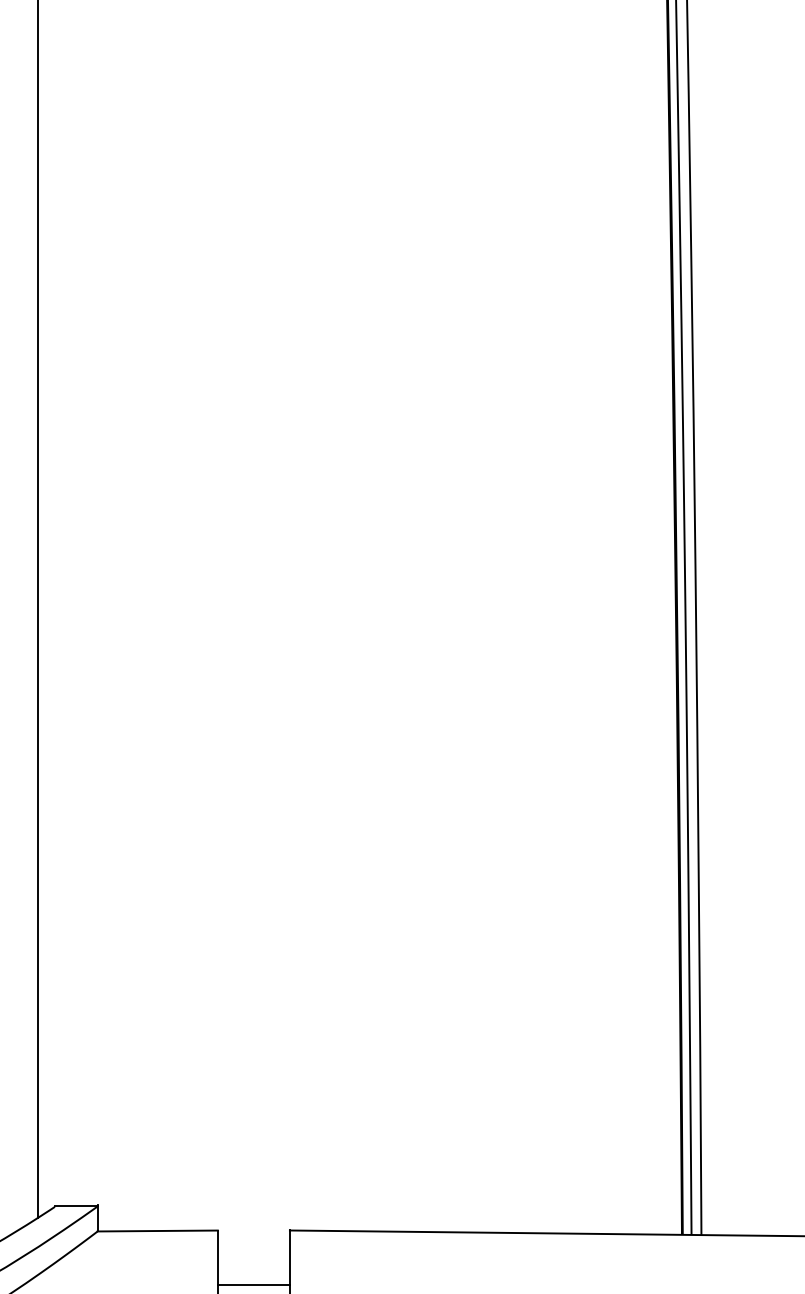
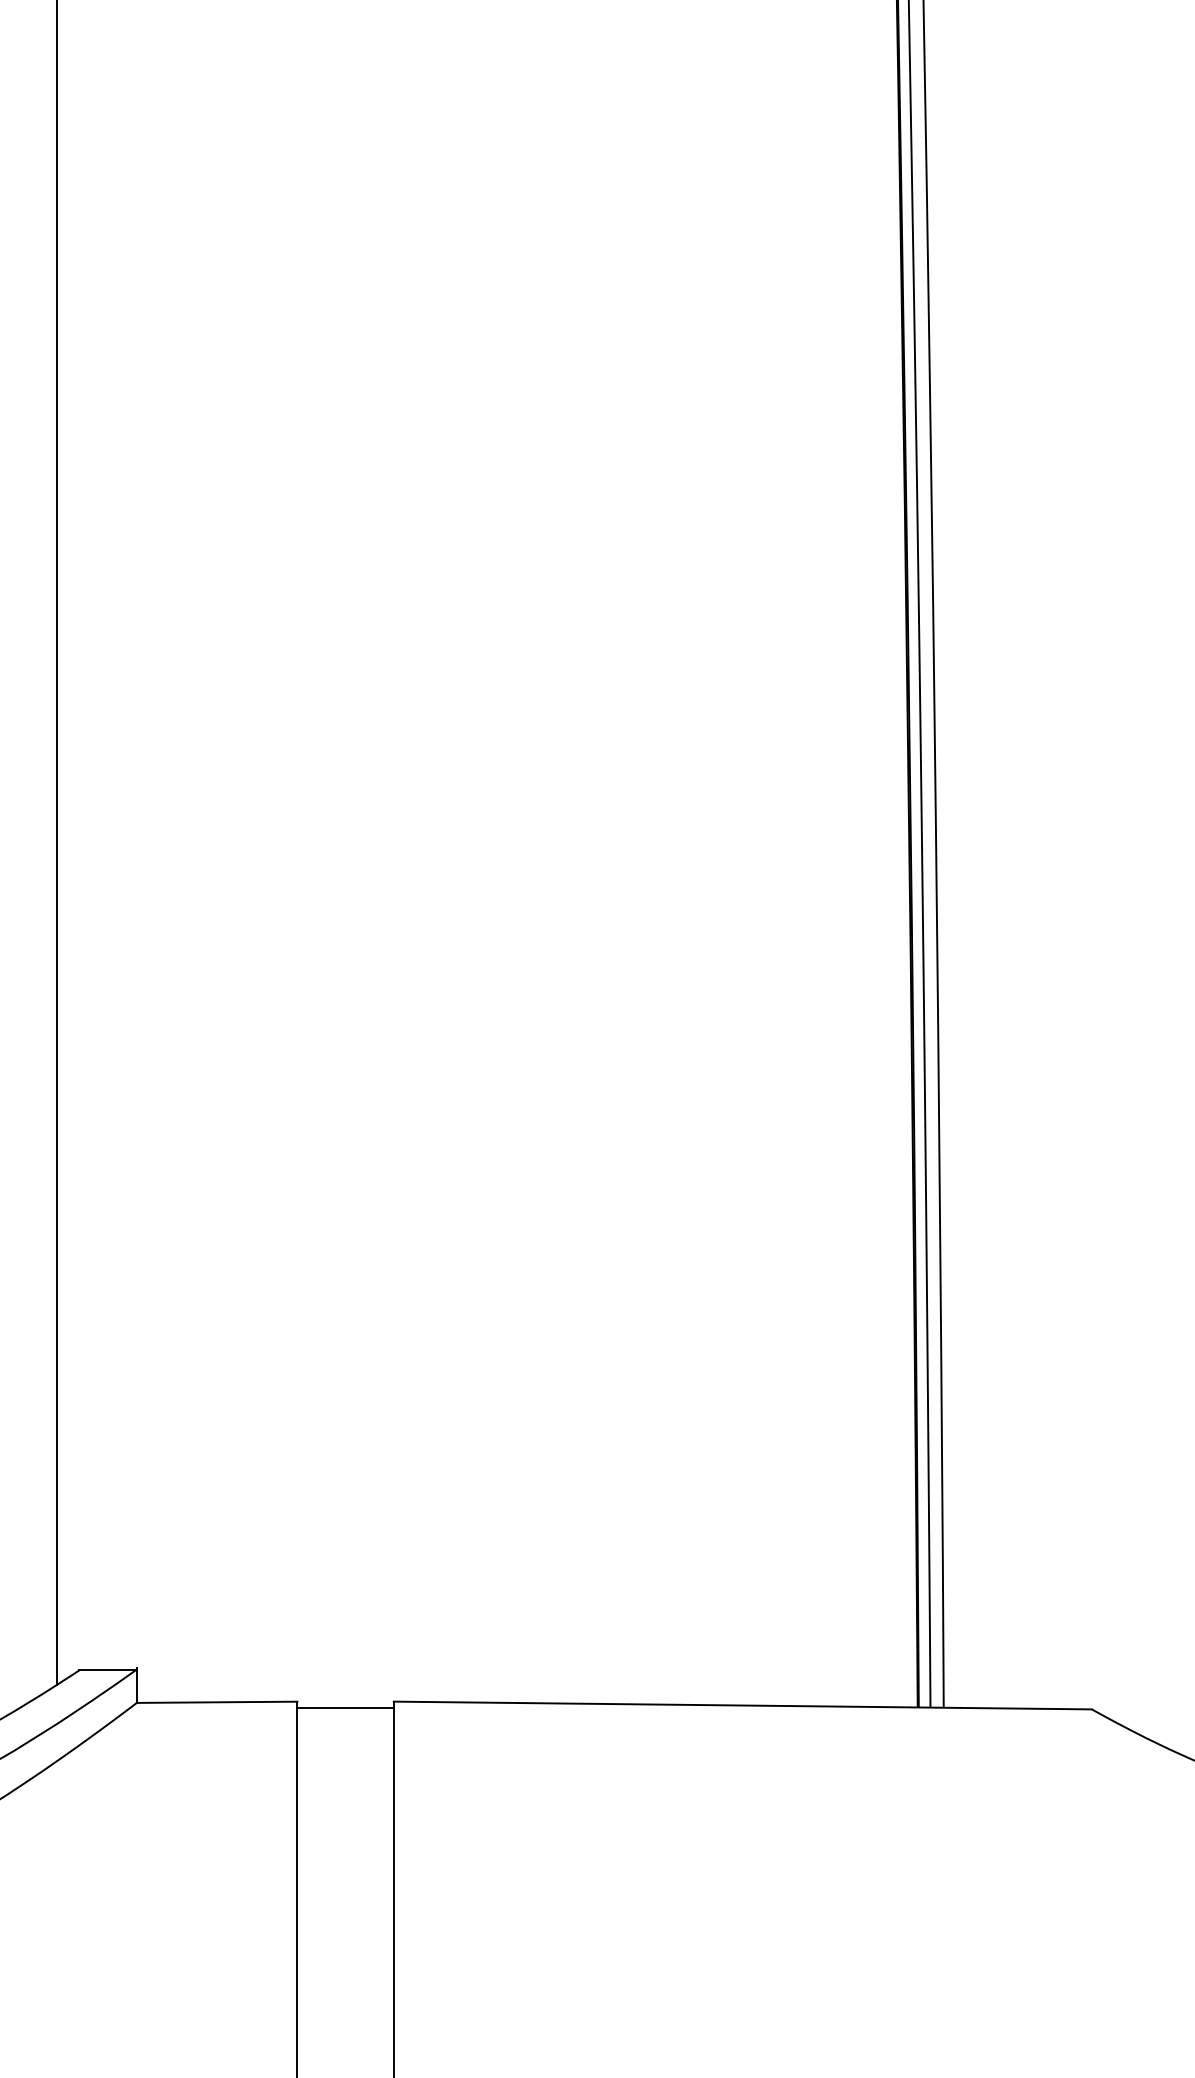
line: (253, 1285) -> (345, 1708), moved

